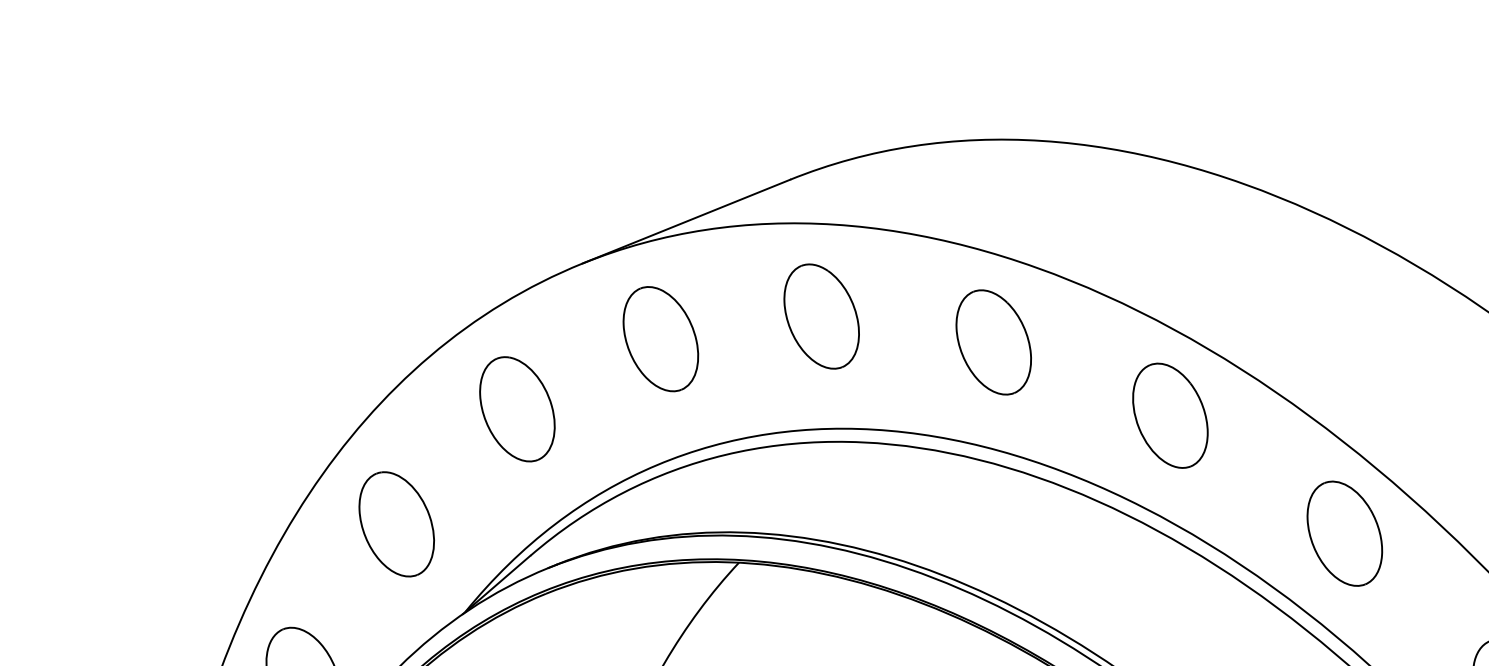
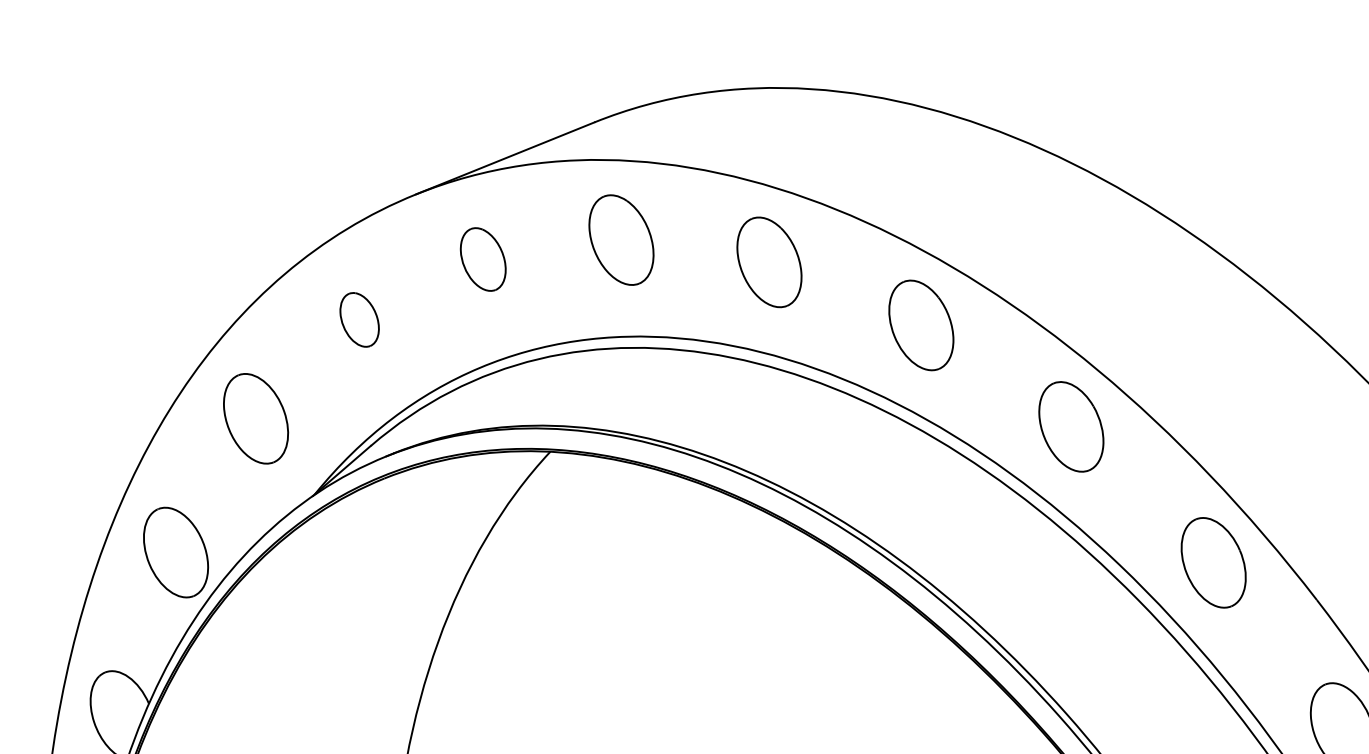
part: (661, 339) -> (483, 259), size x0.7
part: (517, 408) -> (359, 319), size x0.6

